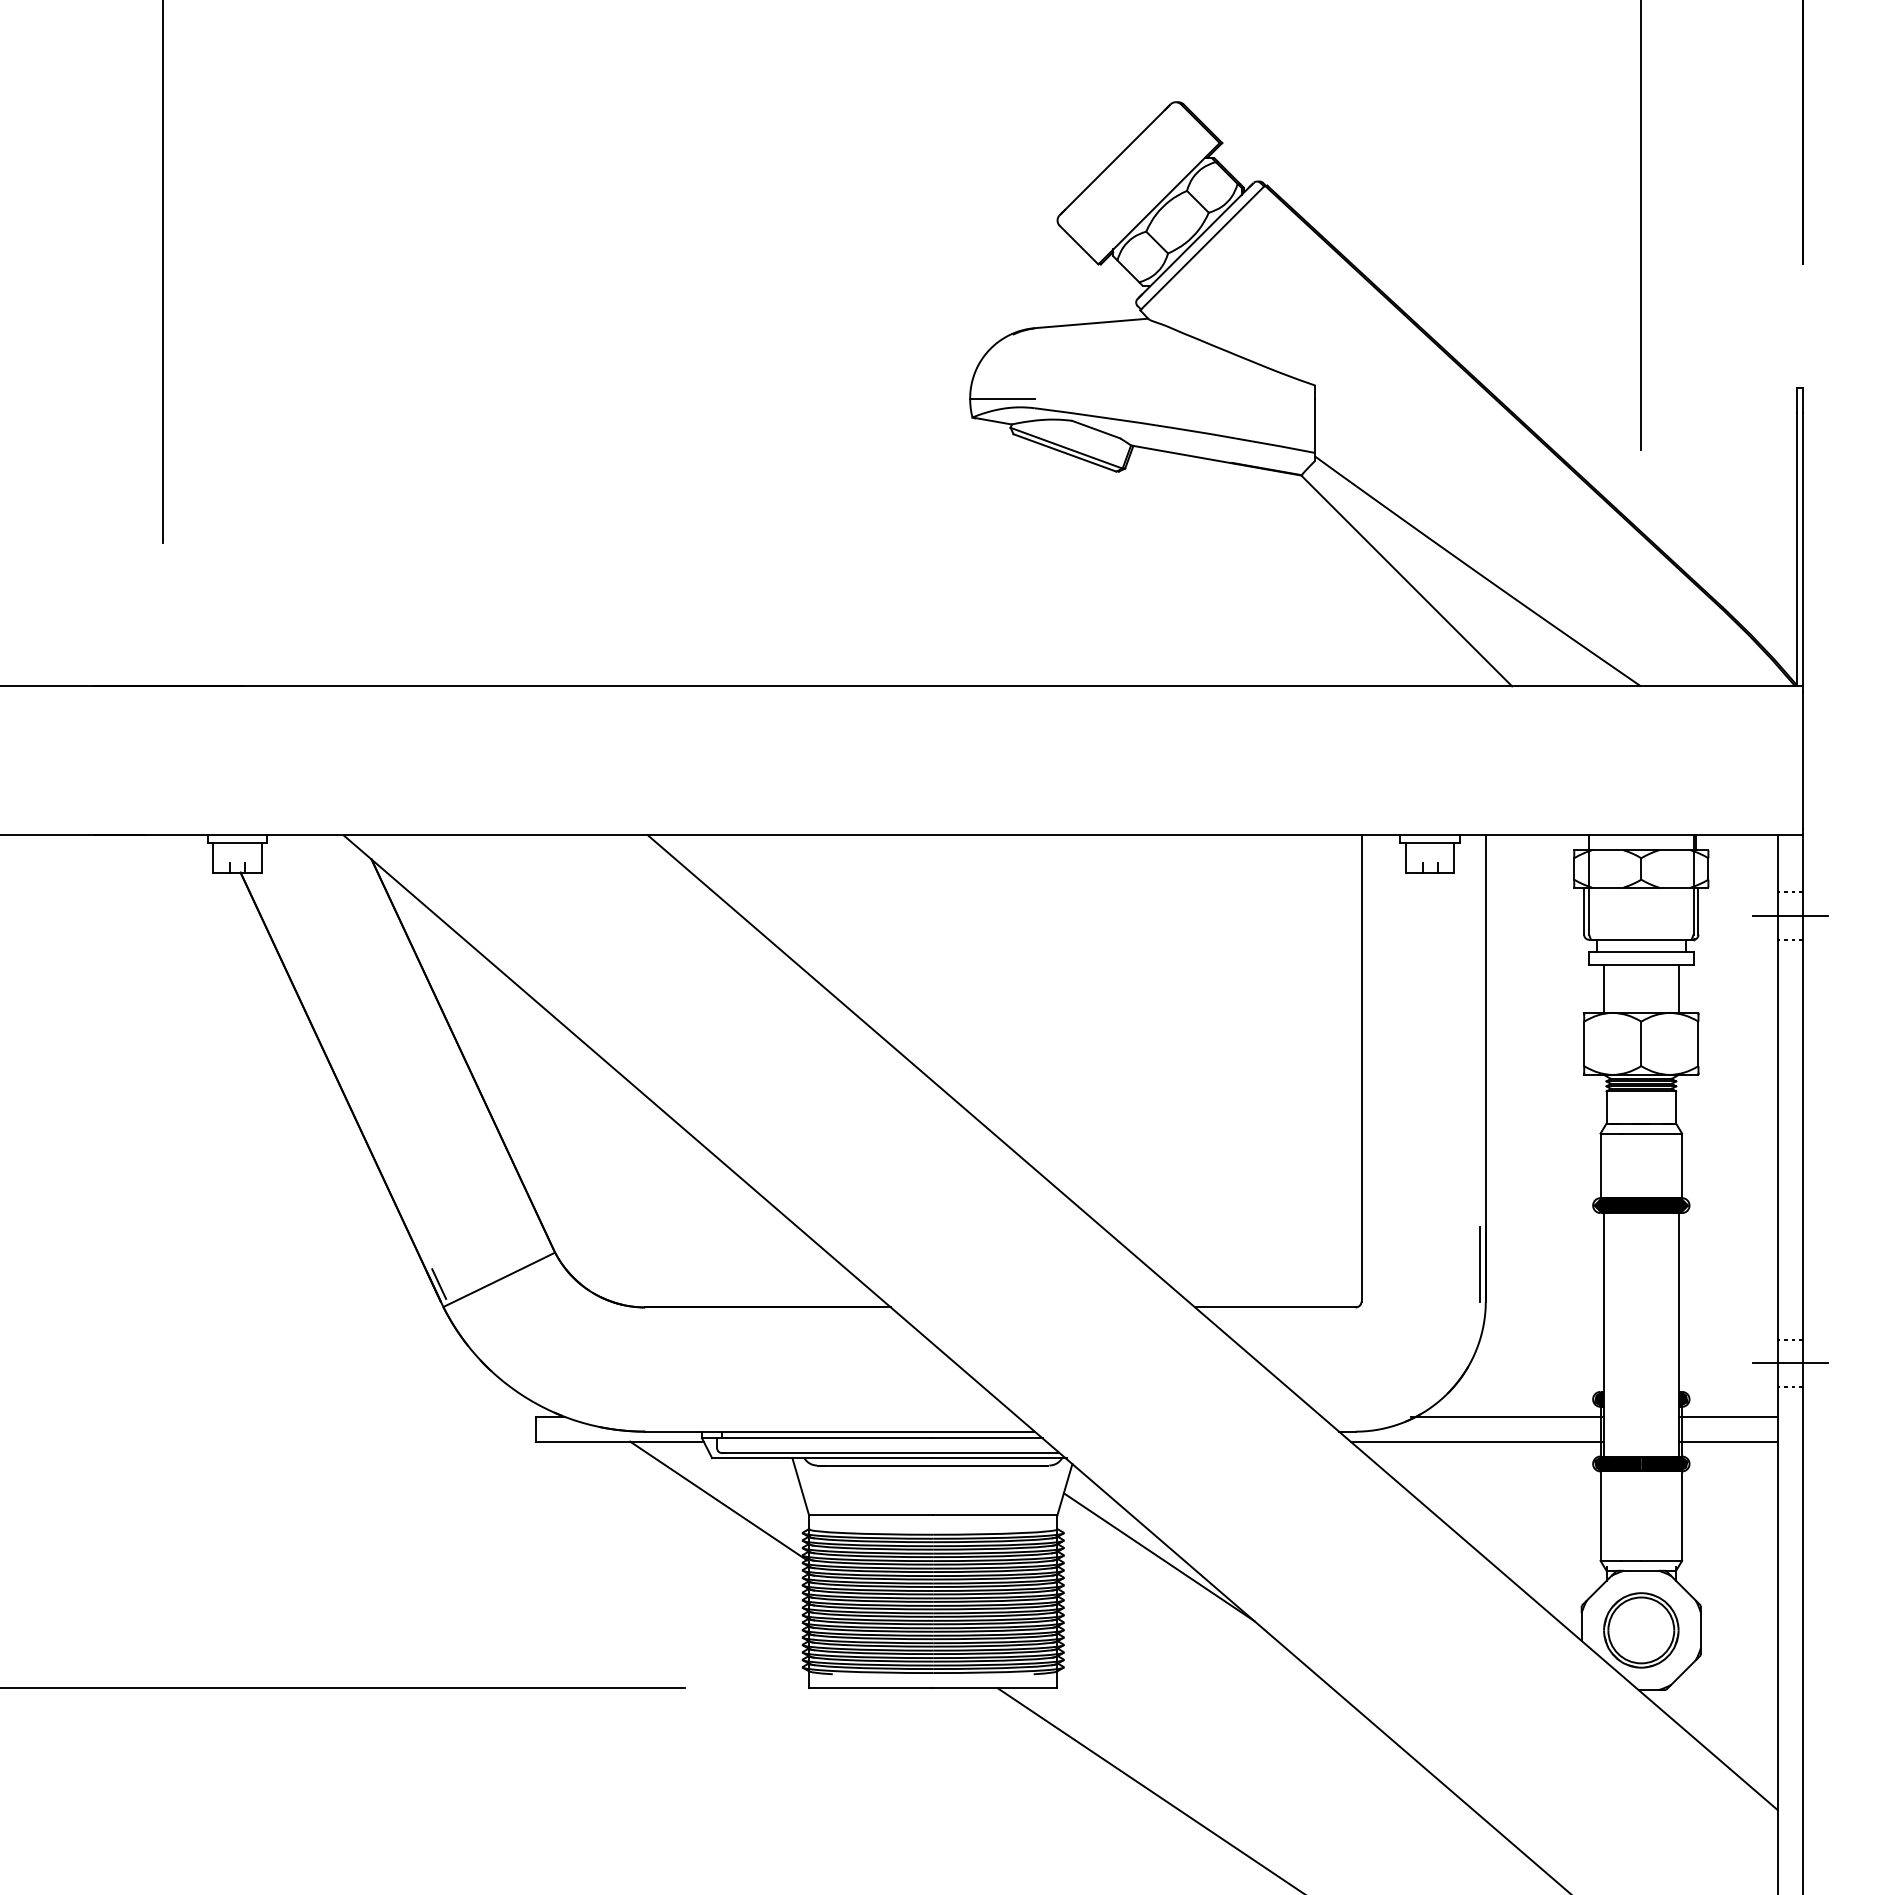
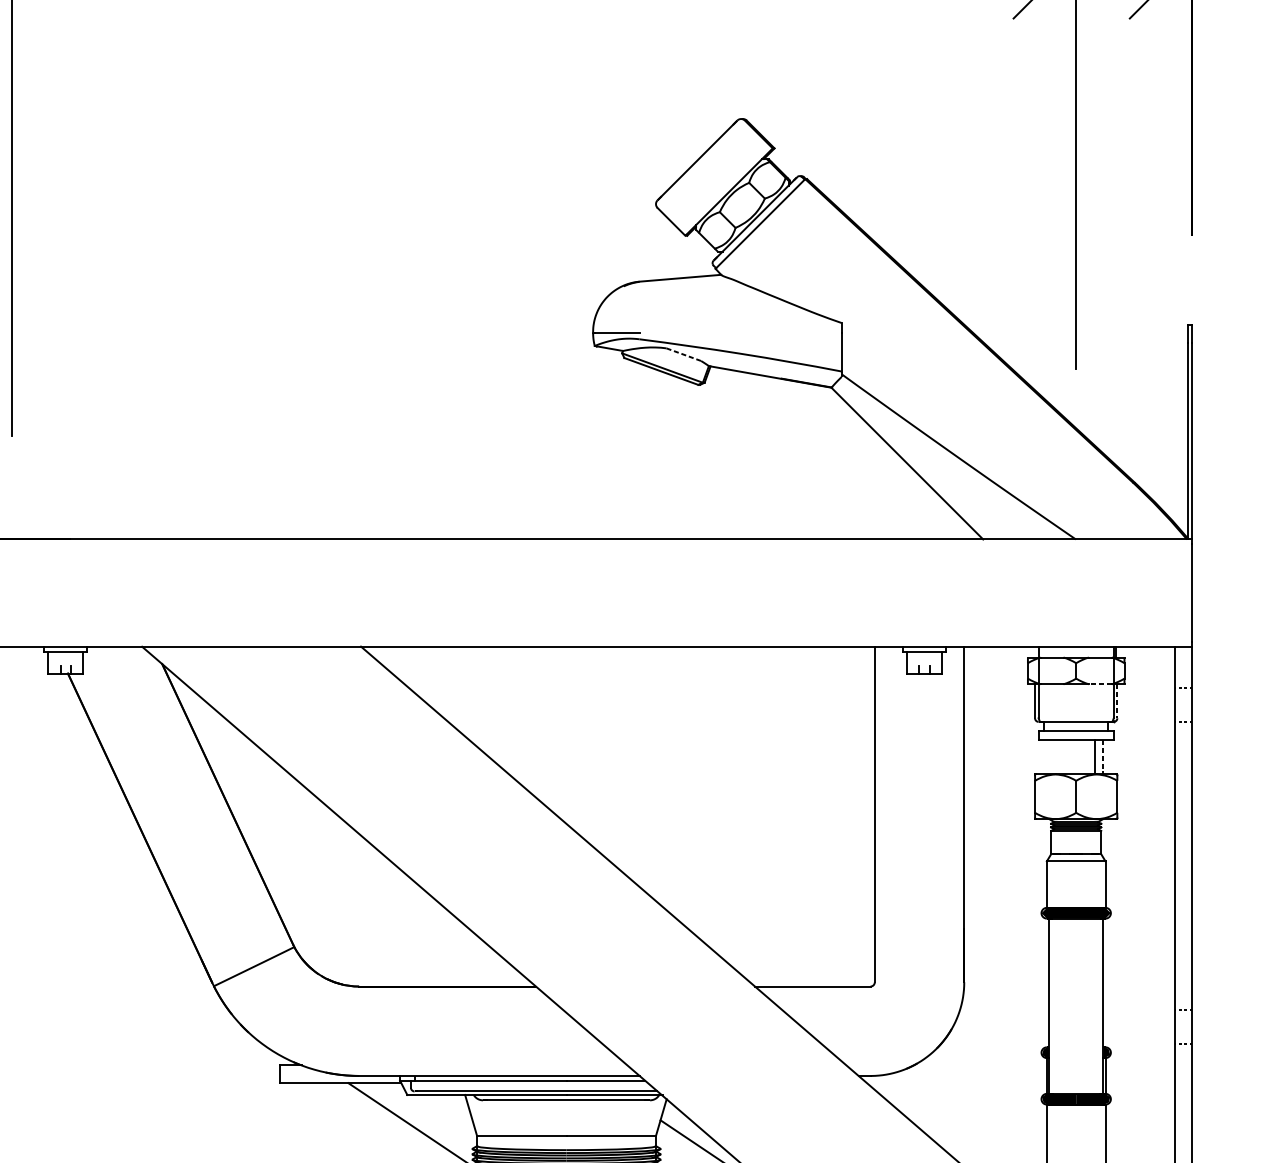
line: (1096, 429) -> (684, 354), solid -> dashed
line: (1674, 887) -> (1100, 684), solid -> dashed
line: (1698, 911) -> (1117, 701), solid -> dashed
line: (1790, 915) -> (1183, 704), removed
line: (1604, 988) -> (1095, 756), moved
line: (1678, 989) -> (1102, 757), solid -> dashed
line: (1479, 1263) -> (959, 954), removed
line: (439, 1283) -> (211, 969), removed
line: (1790, 1363) -> (1183, 1026), removed
line: (1507, 1416) -> (979, 1065), removed
line: (1727, 1416) -> (1138, 1065), removed
line: (1477, 1441) -> (958, 1083), removed
line: (1727, 1441) -> (1138, 1083), removed

